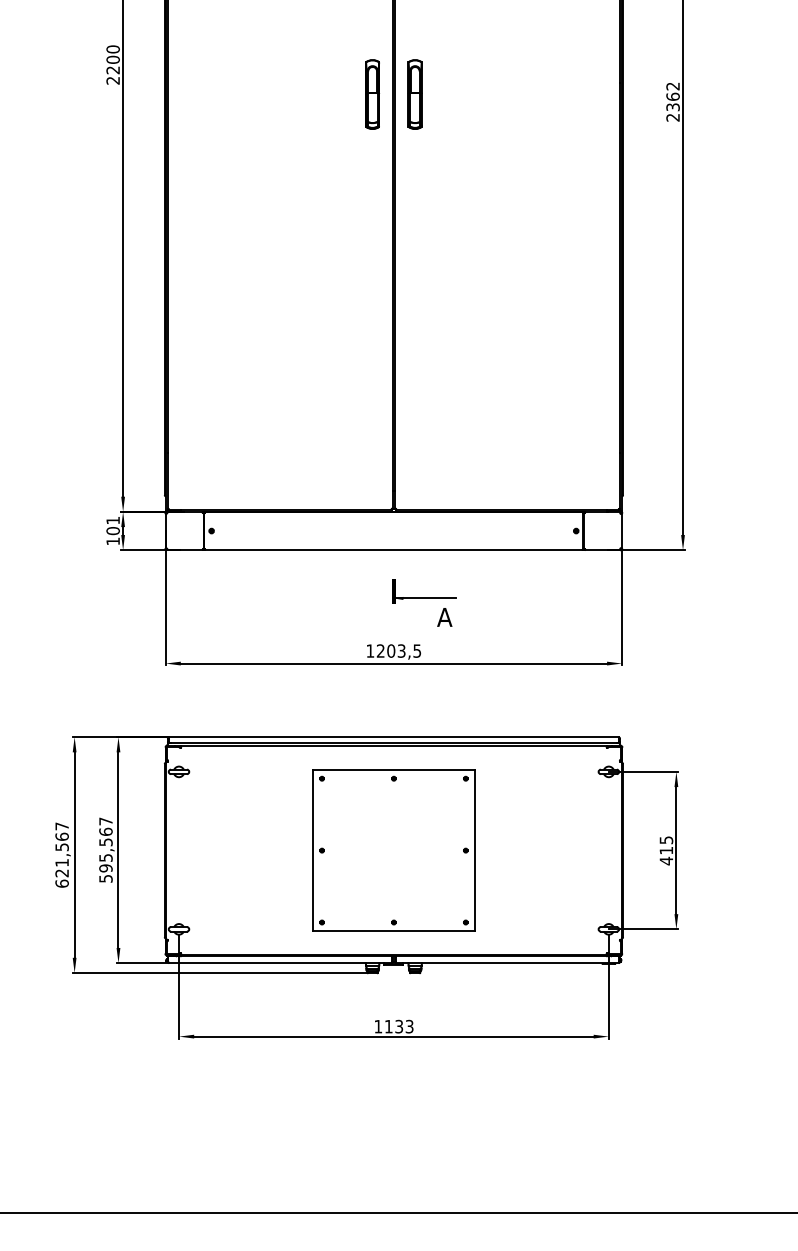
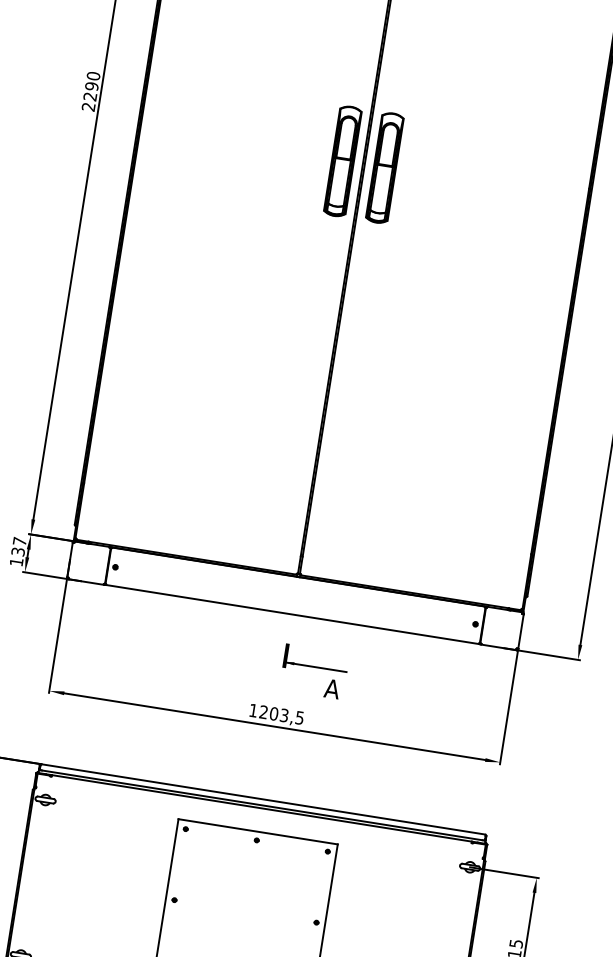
text: (112, 59) -> (91, 86), 2200 -> 2290
part: (372, 94) -> (342, 161), size x1.6
part: (414, 94) -> (384, 167), size x1.6
text: (112, 525) -> (18, 546), 101 -> 137

